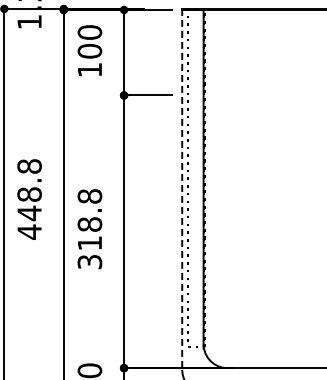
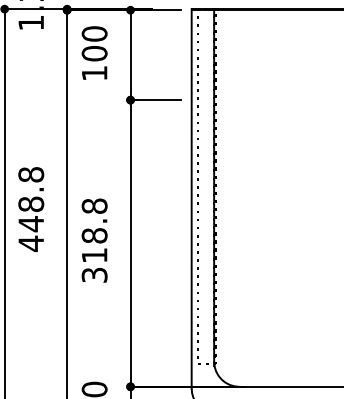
line: (182, 189) -> (191, 198), dashed -> solid

